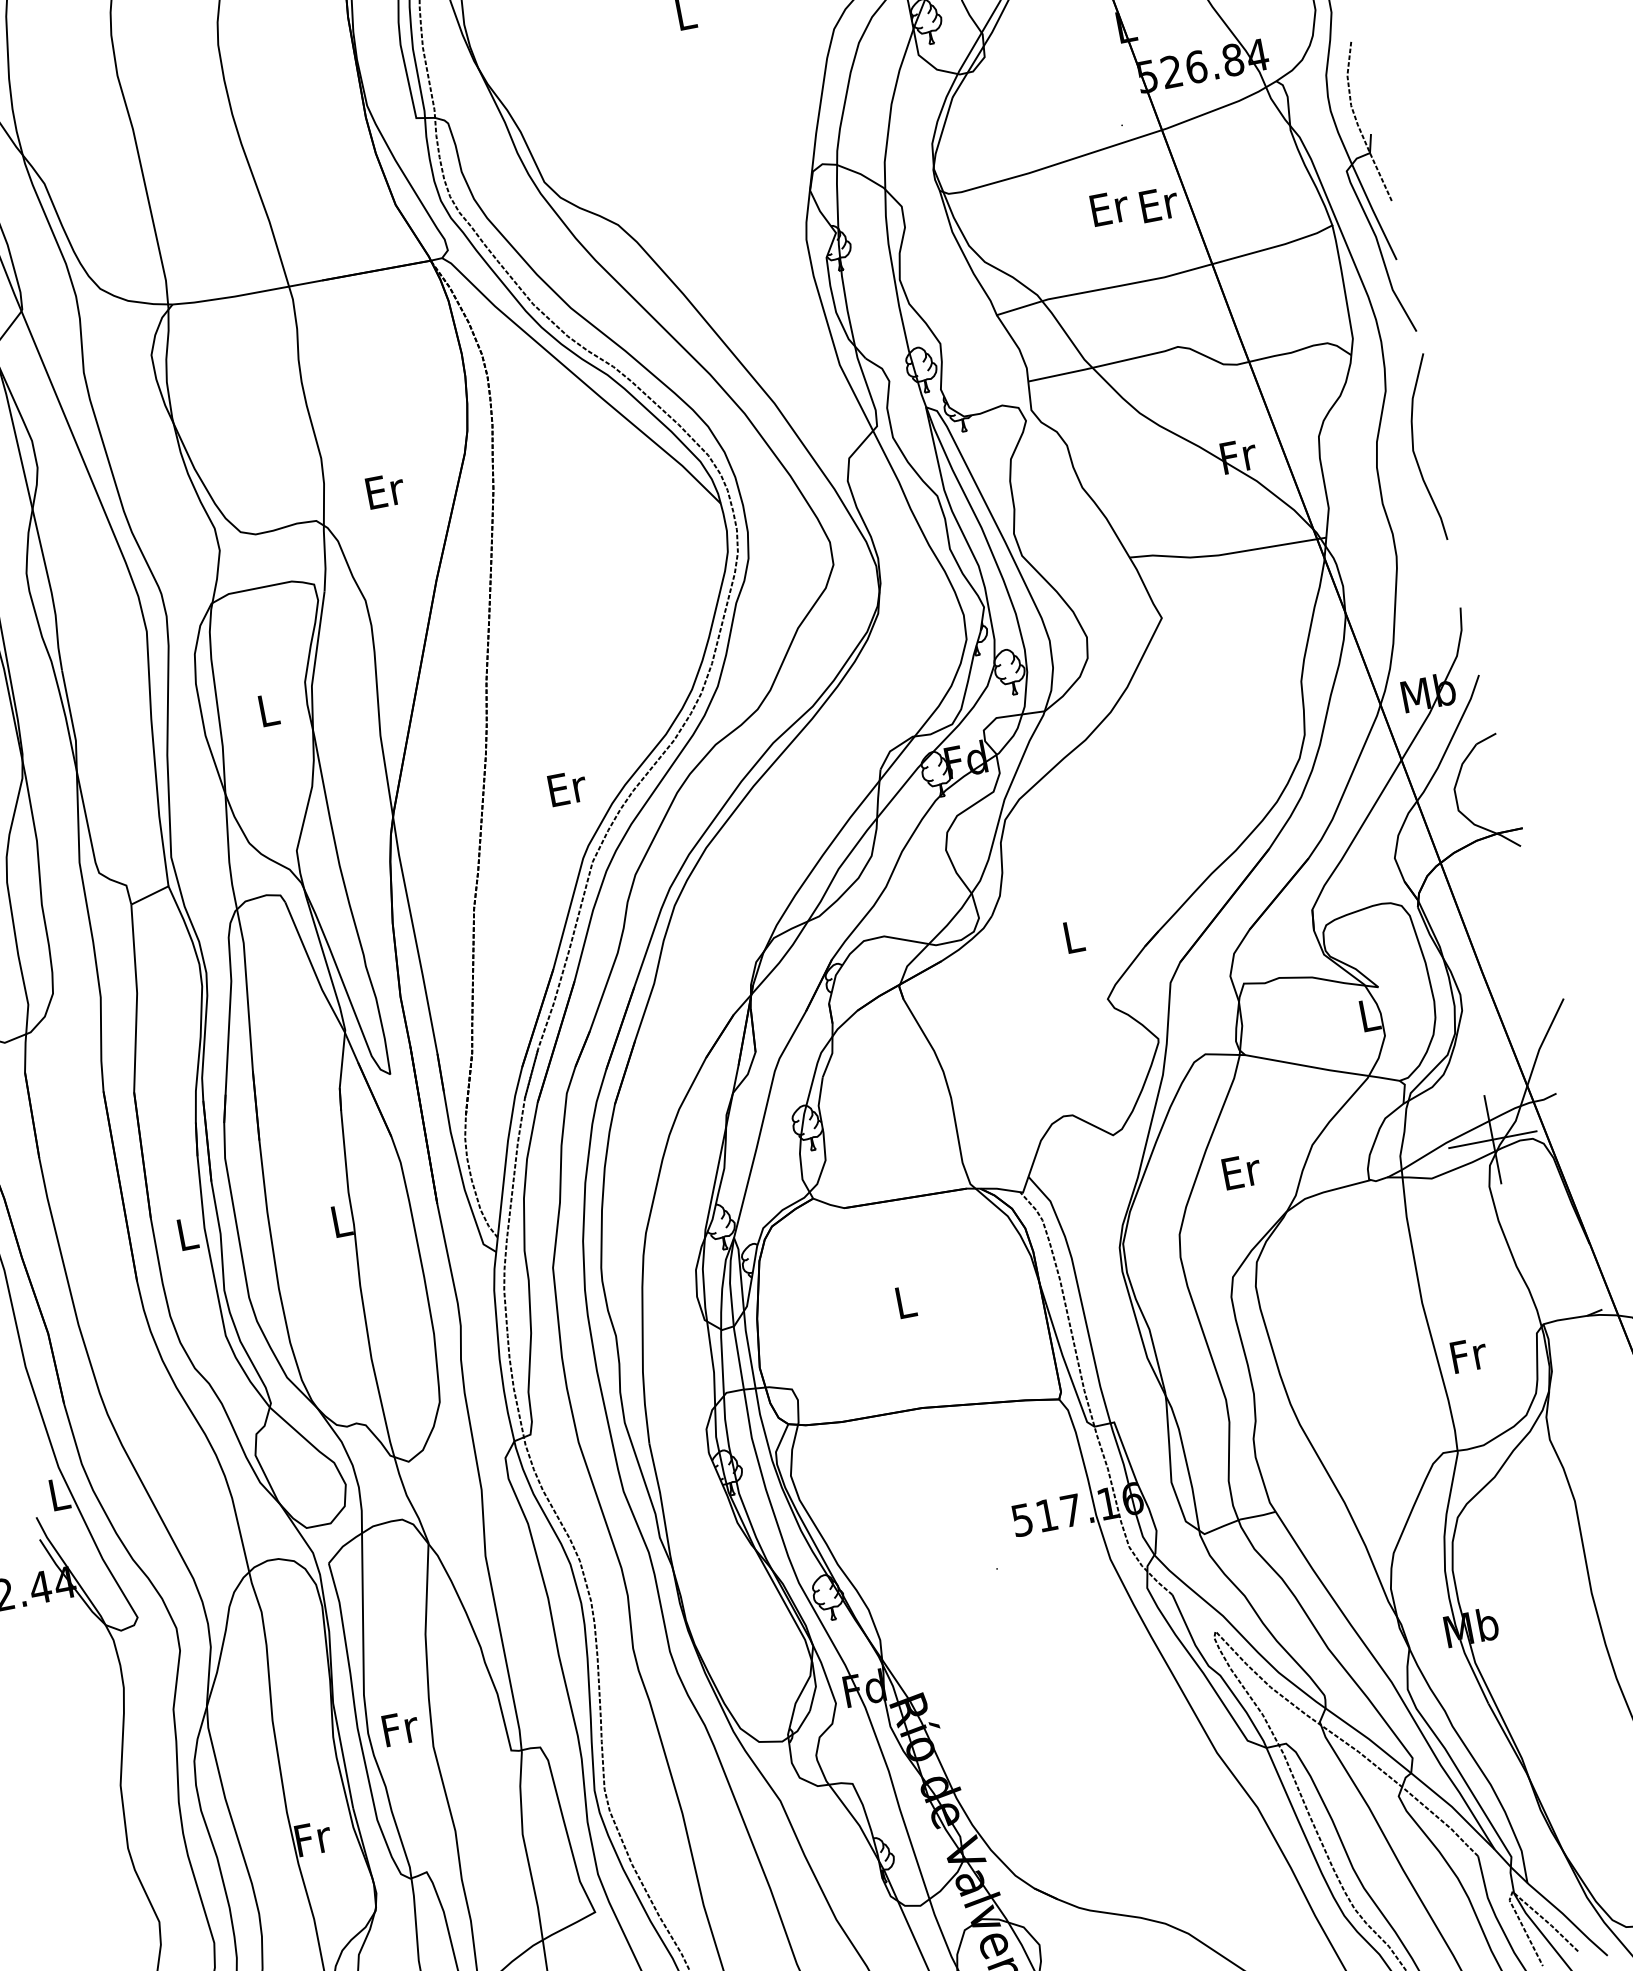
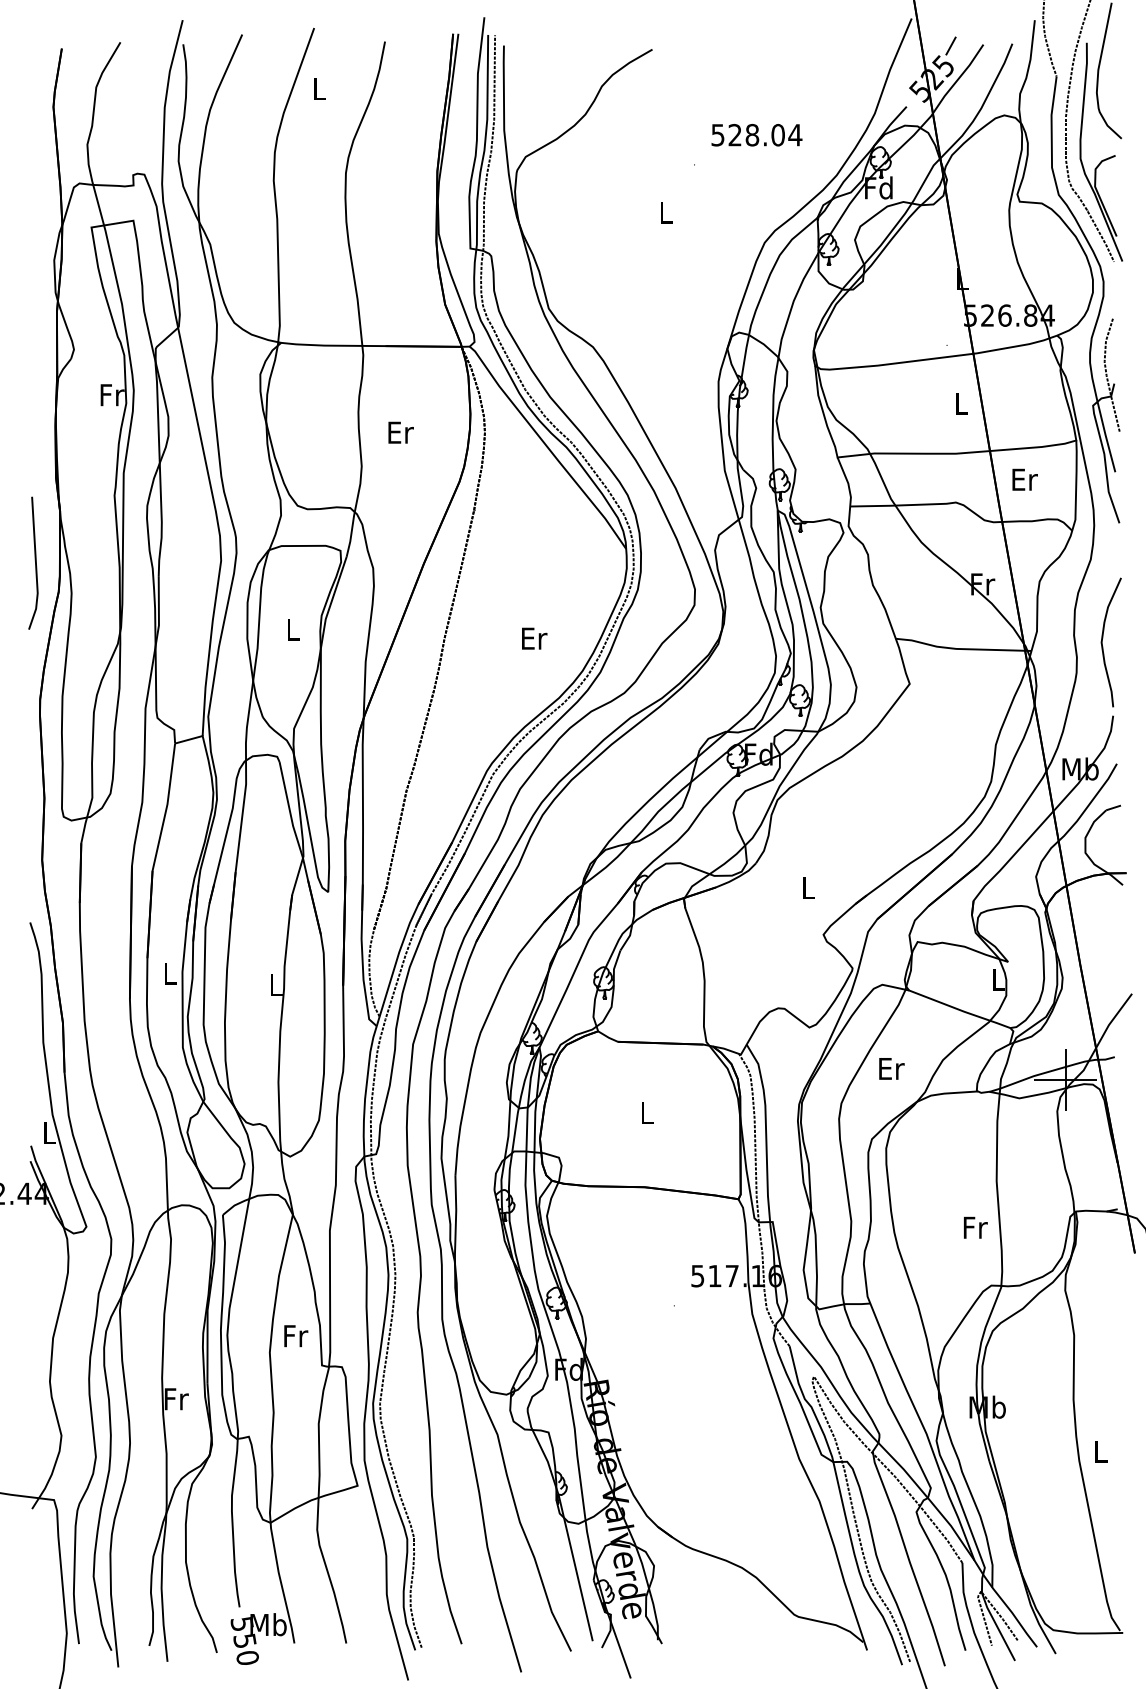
text: (1158, 204) -> (961, 403), Er -> L
text: (1109, 207) -> (1024, 479), moved
curve: (1414, 450) -> (1102, 642), moved
text: (384, 490) -> (400, 432), moved
text: (567, 788) -> (534, 638), moved
text: (1468, 1354) -> (975, 1227), moved
text: (401, 1728) -> (296, 1336), moved

